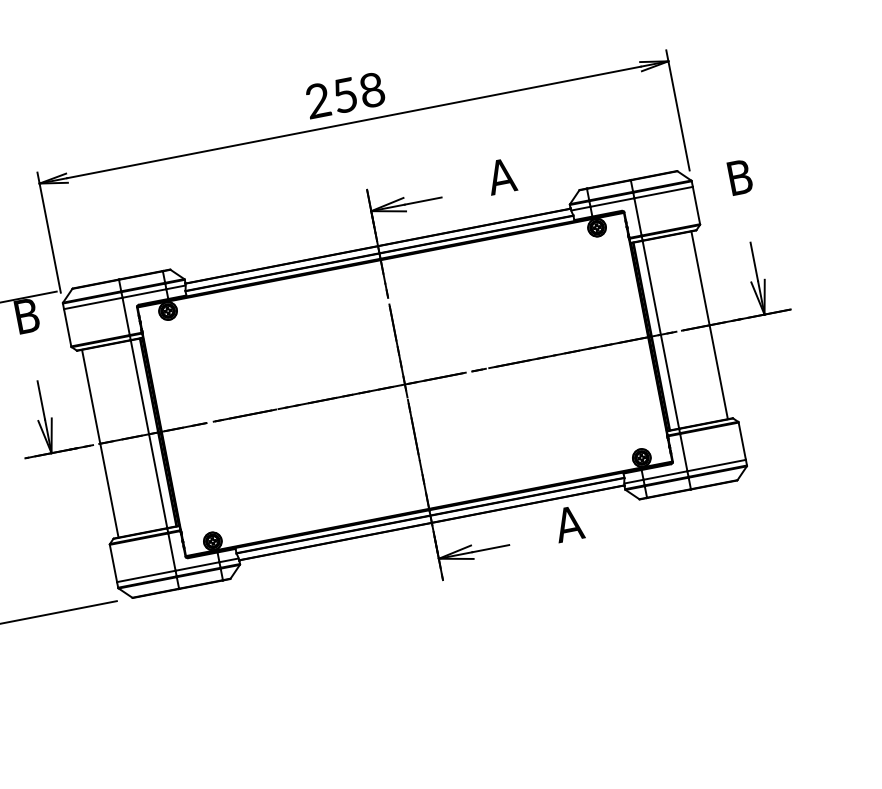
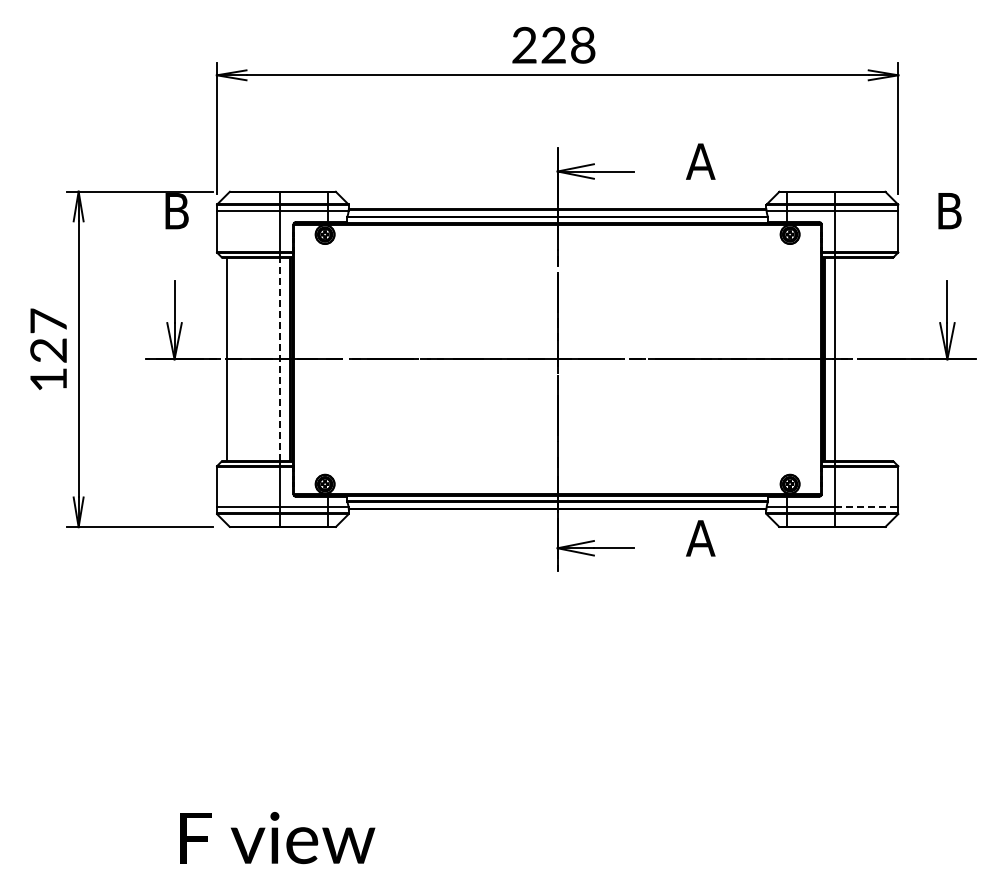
text: (344, 94) -> (553, 44), 258 -> 228
line: (709, 325) -> (887, 359), removed
line: (149, 434) -> (280, 359), solid -> dashed
line: (716, 465) -> (866, 507), solid -> dashed

